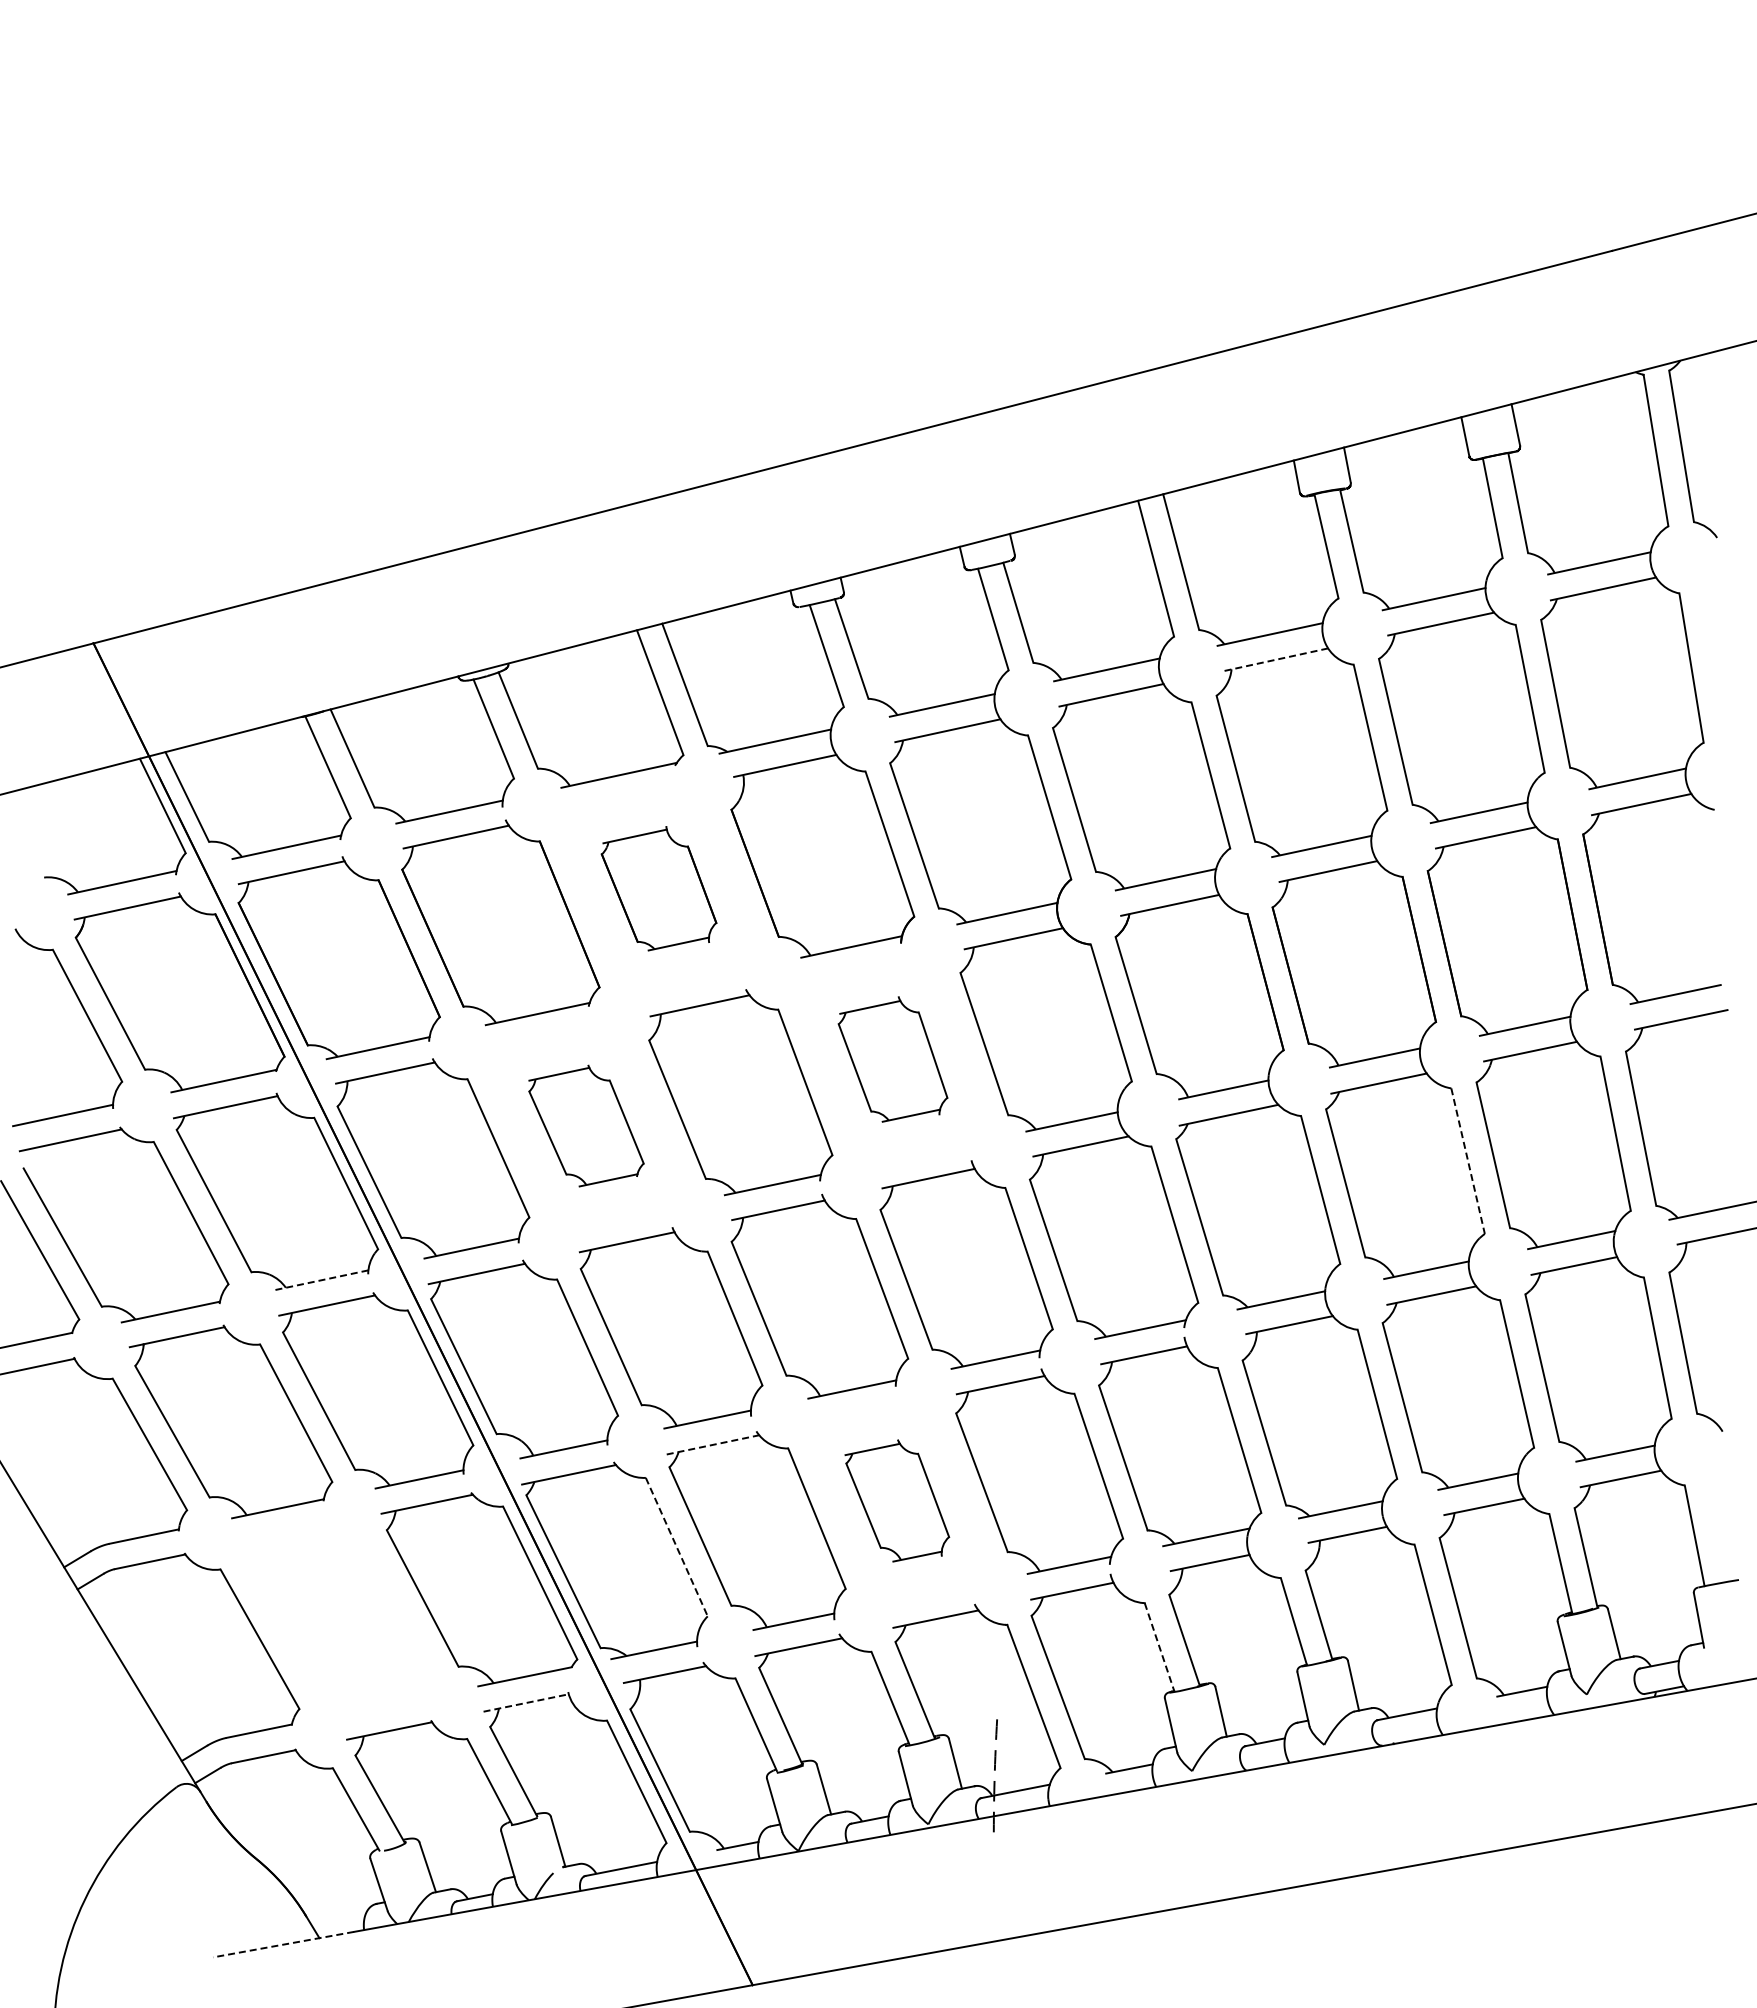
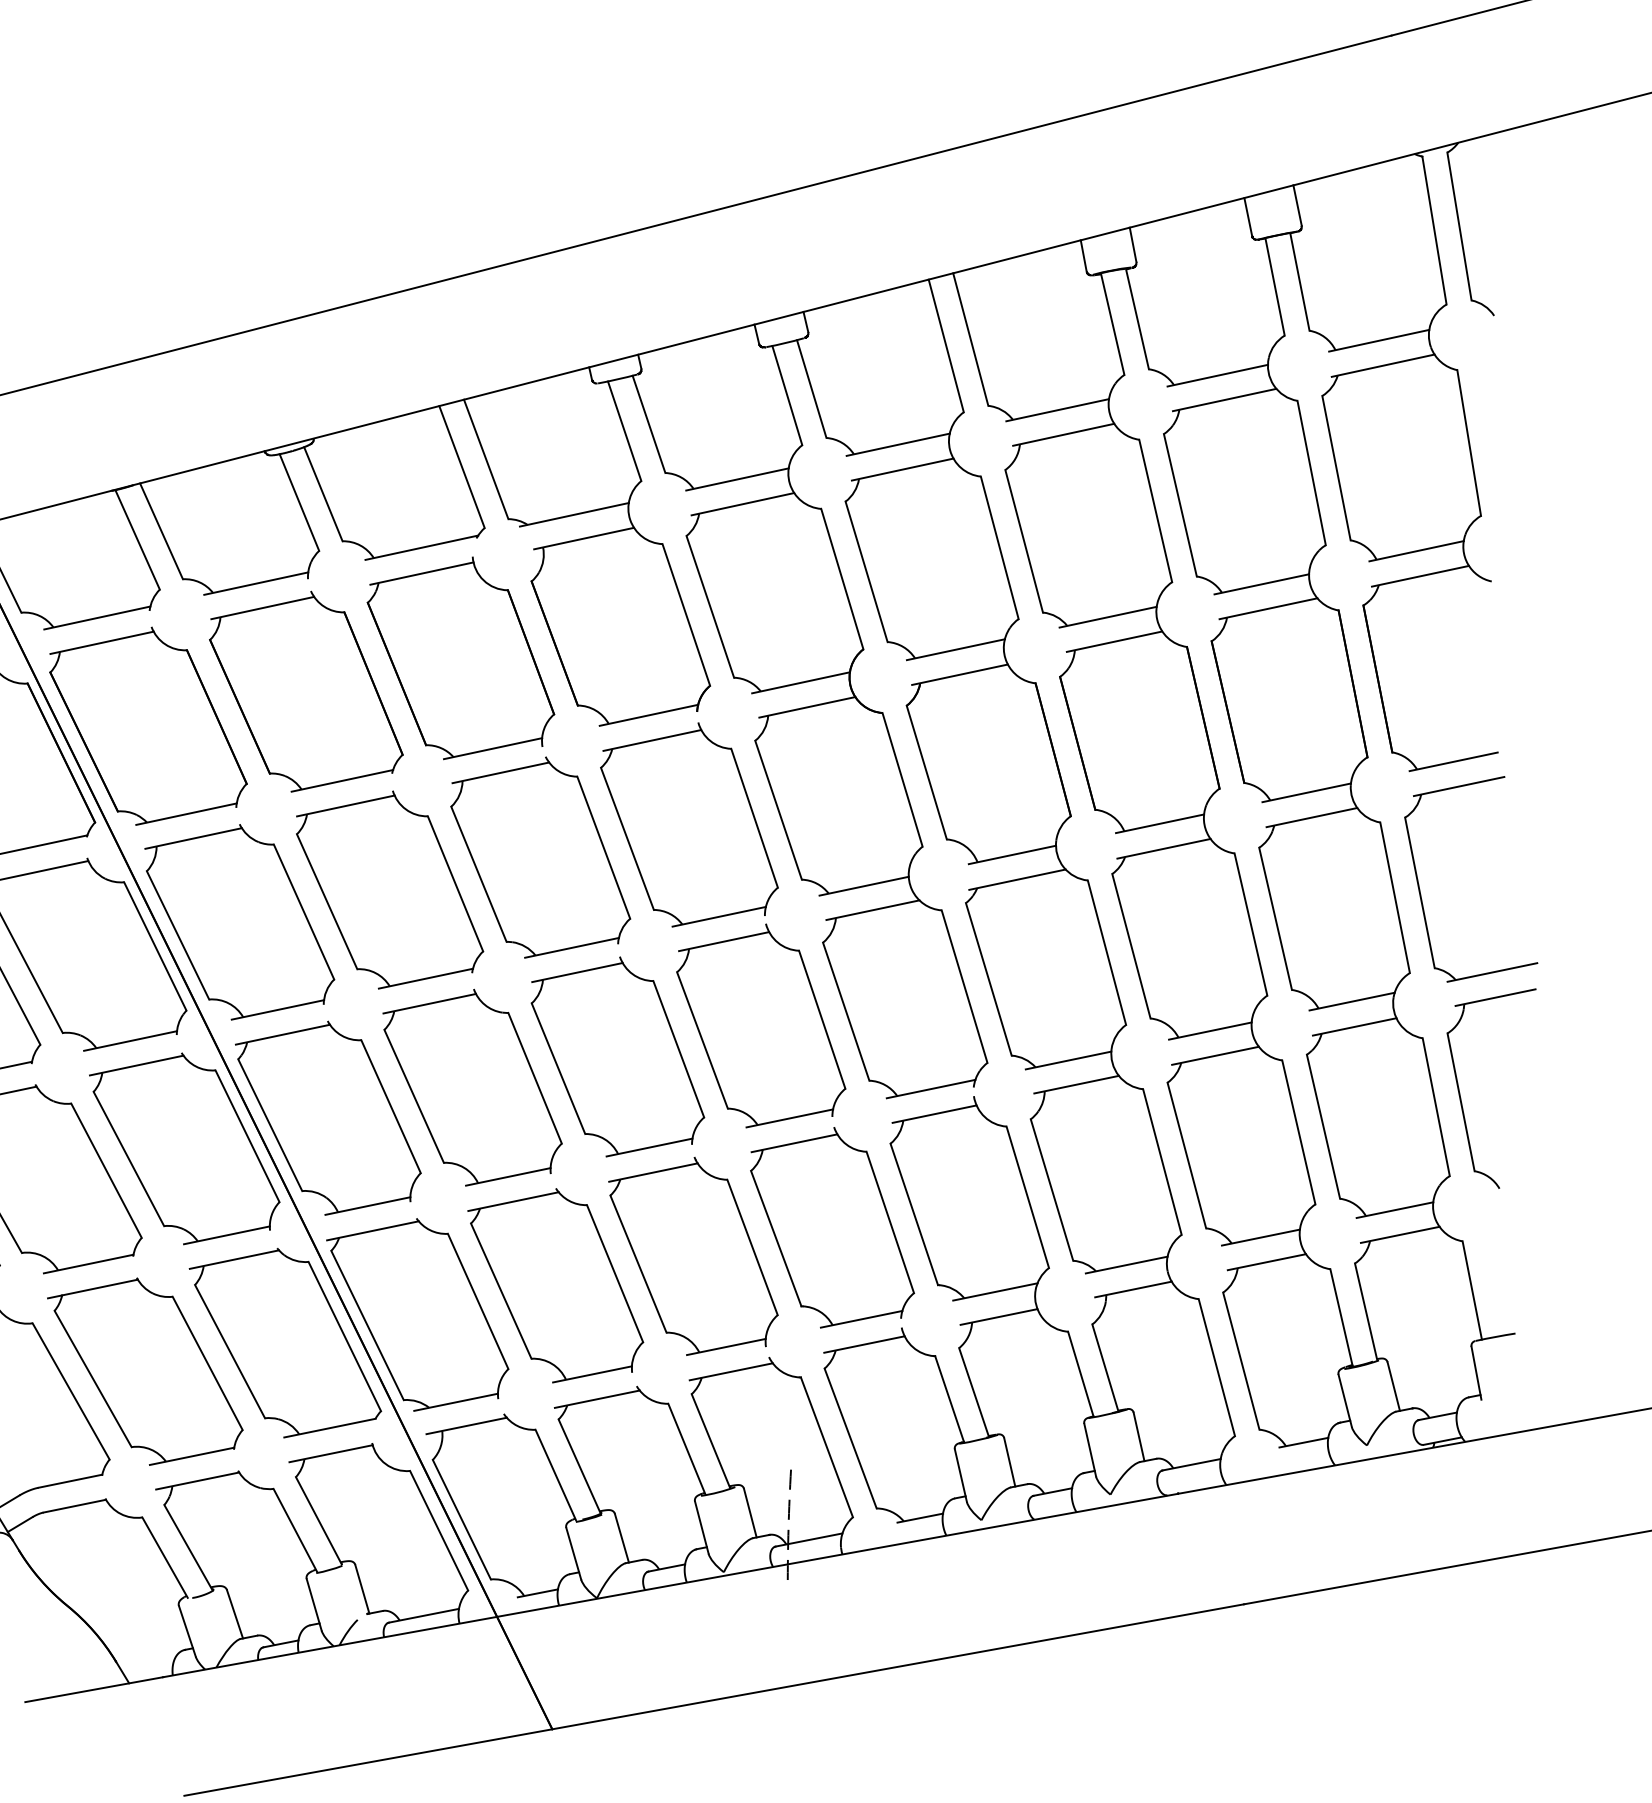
line: (1276, 659) -> (1063, 434), dashed -> solid
part: (658, 888) -> (460, 658), size x1.67
part: (892, 1059) -> (688, 825), size x1.67
part: (586, 1125) -> (389, 889), size x1.67
line: (1468, 1161) -> (1251, 924), dashed -> solid
line: (320, 1280) -> (130, 1041), dashed -> solid
line: (713, 1444) -> (514, 1201), dashed -> solid
part: (897, 1500) -> (693, 1255), size x1.67
line: (676, 1547) -> (477, 1301), dashed -> solid
part: (335, 1618) -> (144, 1371), added
line: (1159, 1647) -> (949, 1399), dashed -> solid
line: (526, 1703) -> (331, 1454), dashed -> solid
line: (283, 1944) -> (94, 1689), dashed -> solid

